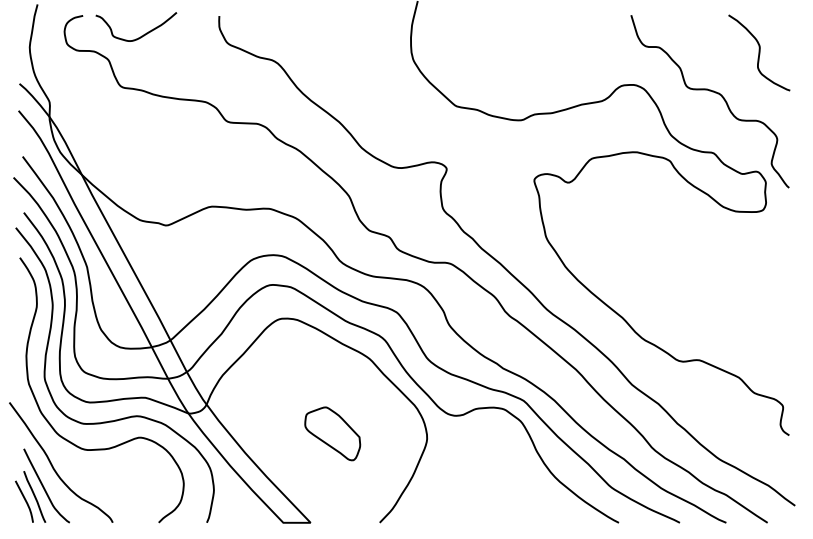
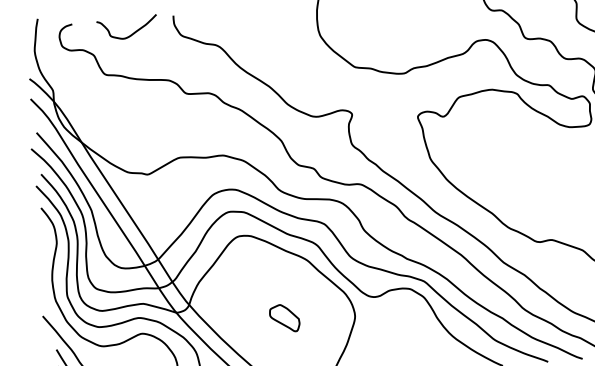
curve: (141, 35) -> (131, 33), moved
part: (332, 433) -> (284, 318), size x0.7

